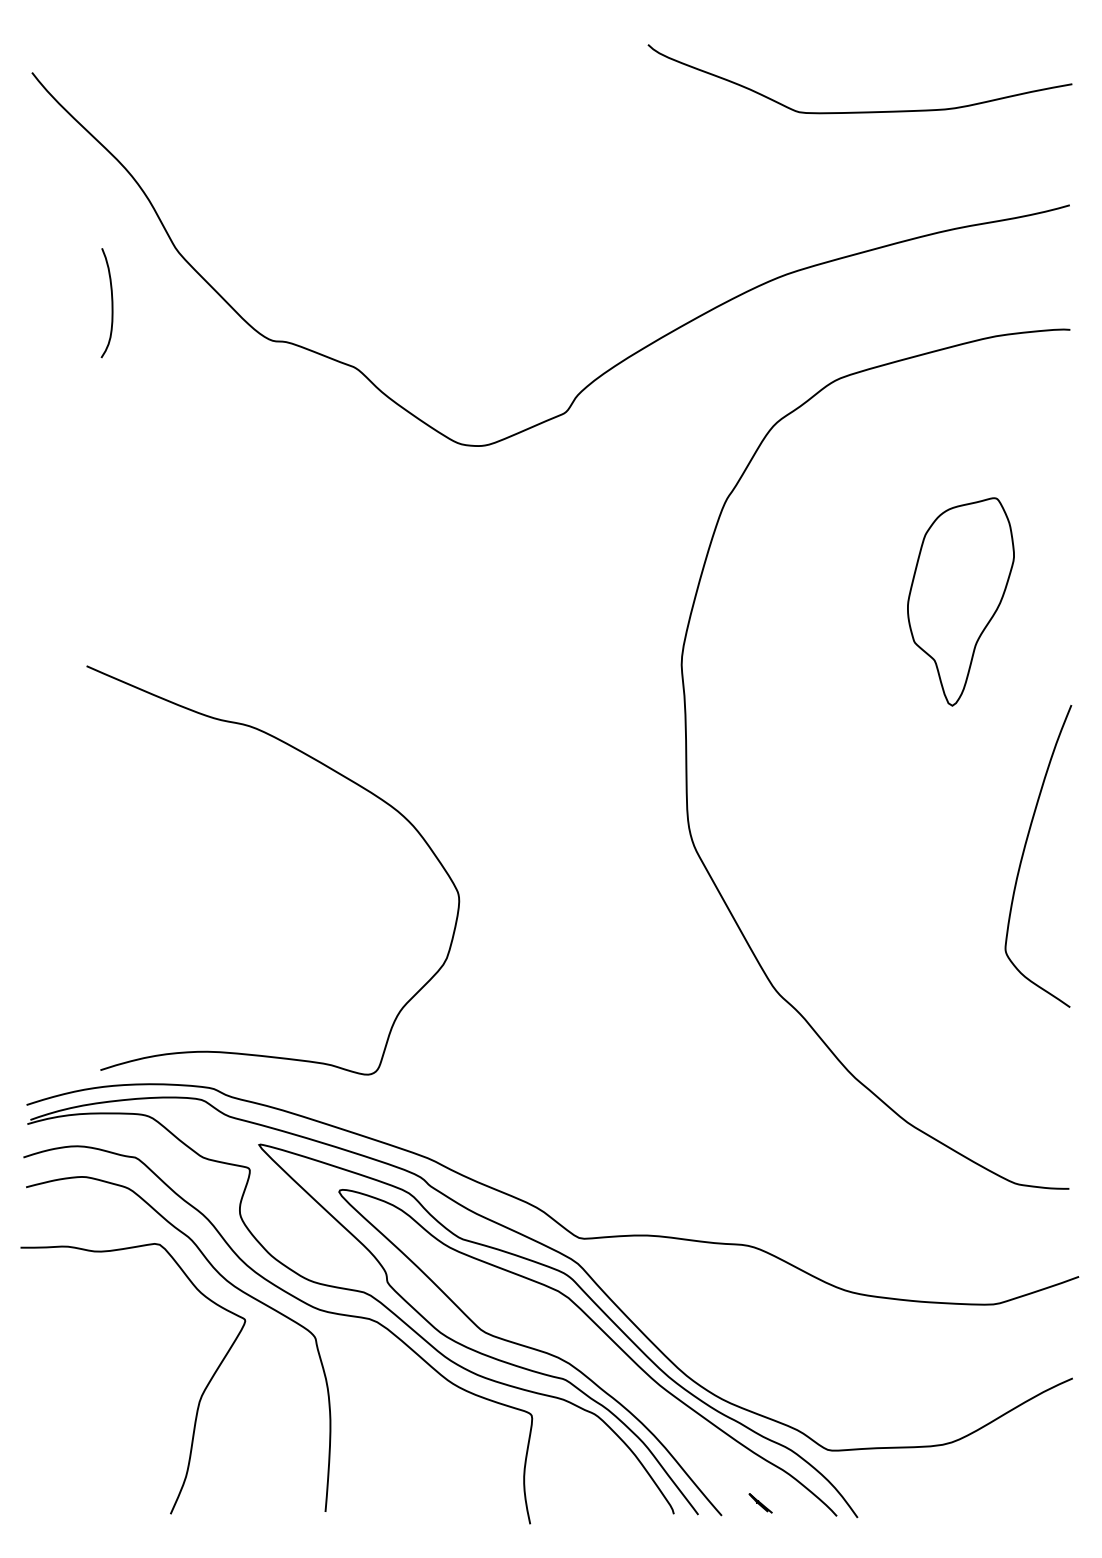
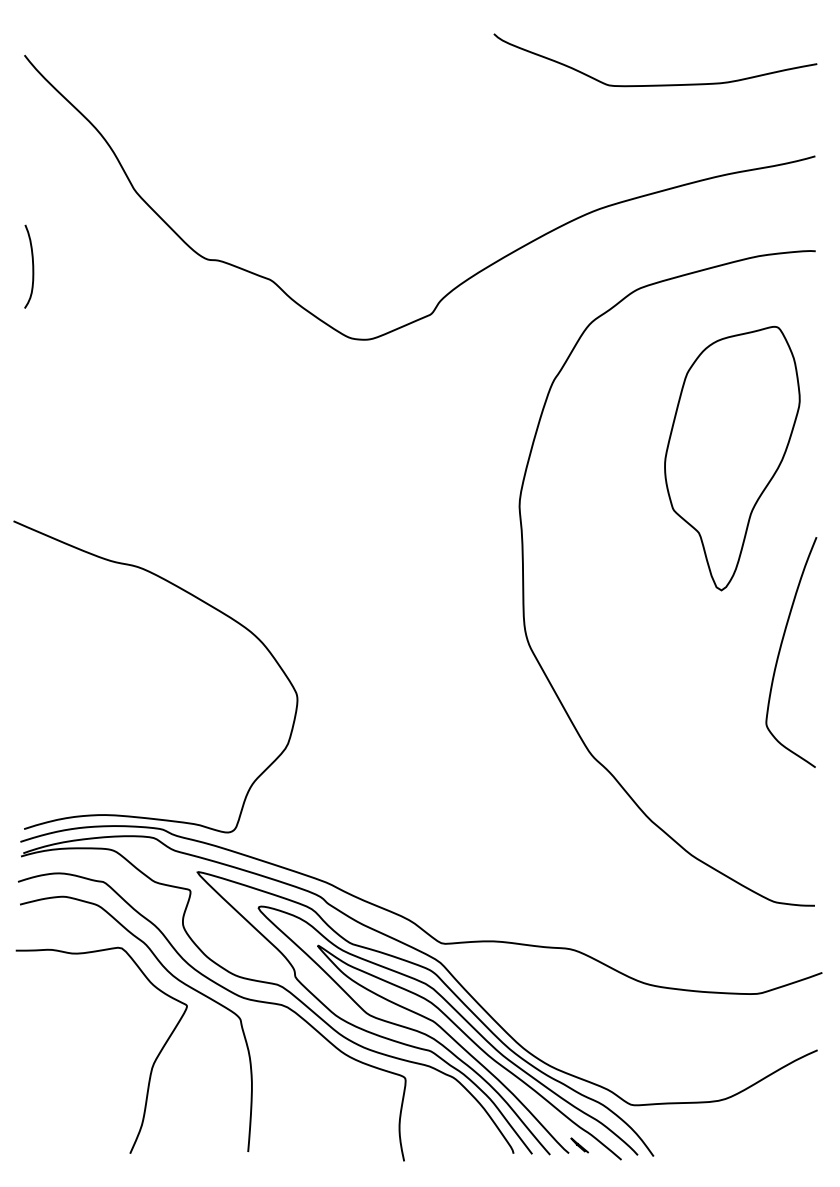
curve: (111, 303) -> (32, 266), moved
part: (960, 601) -> (732, 458), size x1.67
curve: (331, 770) -> (200, 600), moved
curve: (615, 1381) -> (469, 1052), added

